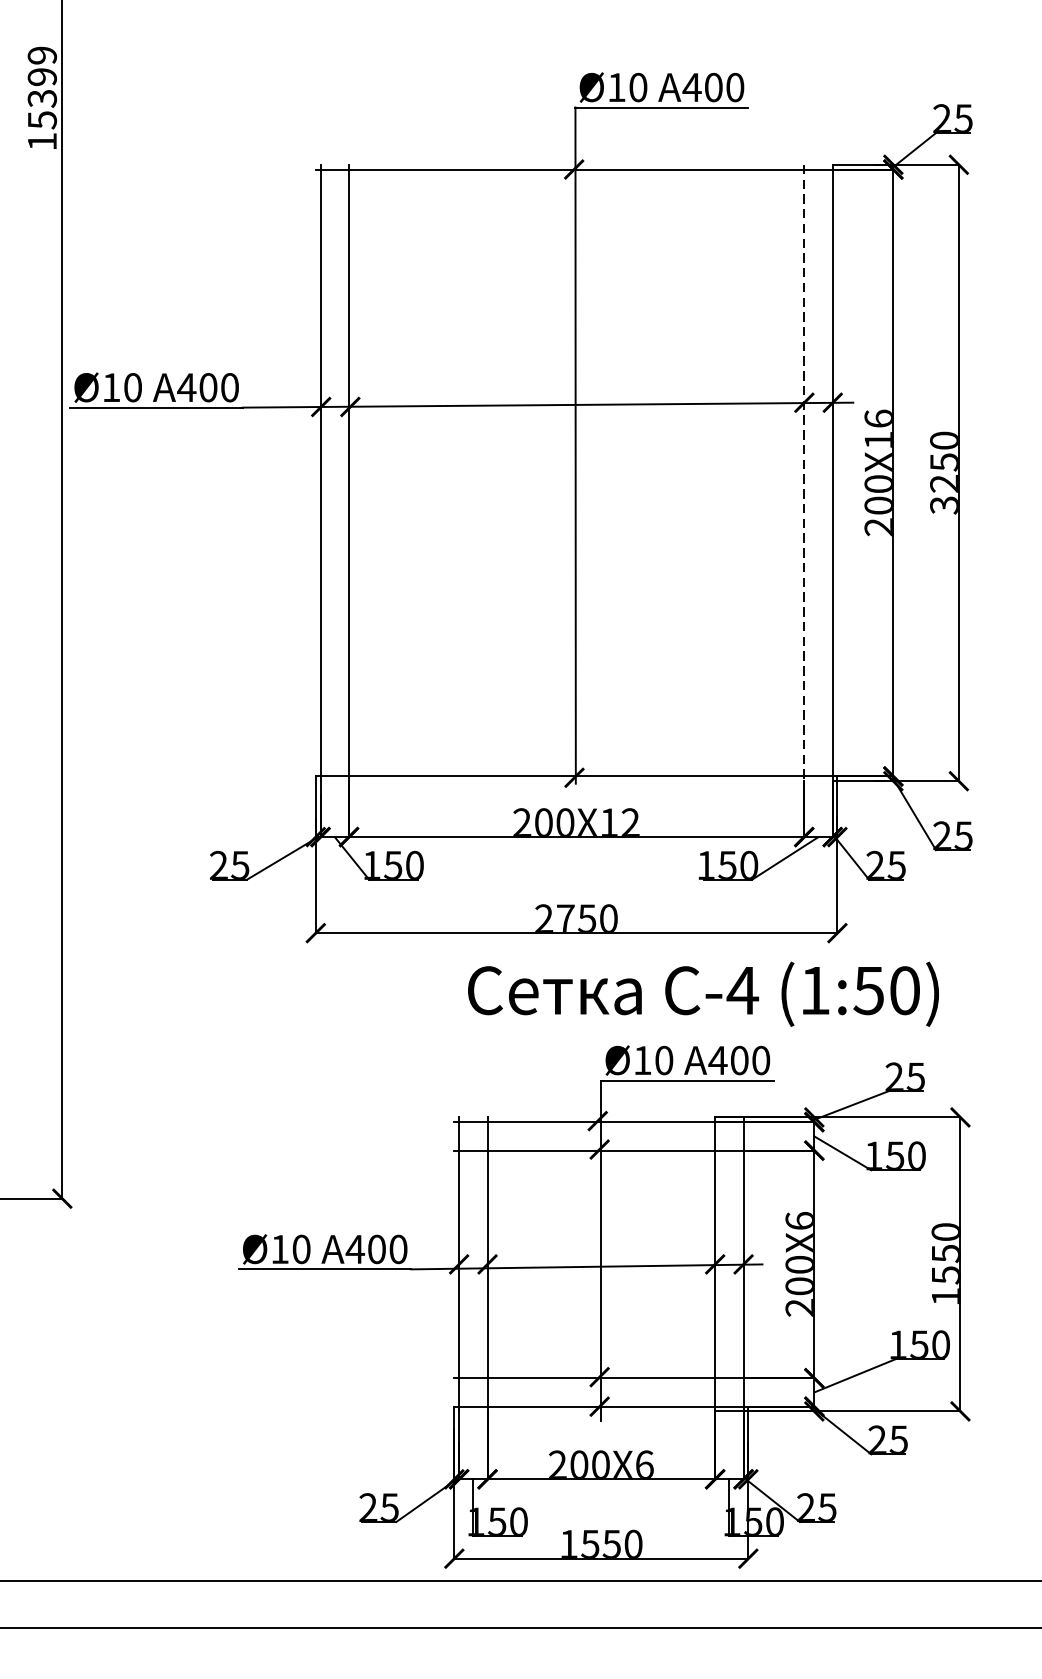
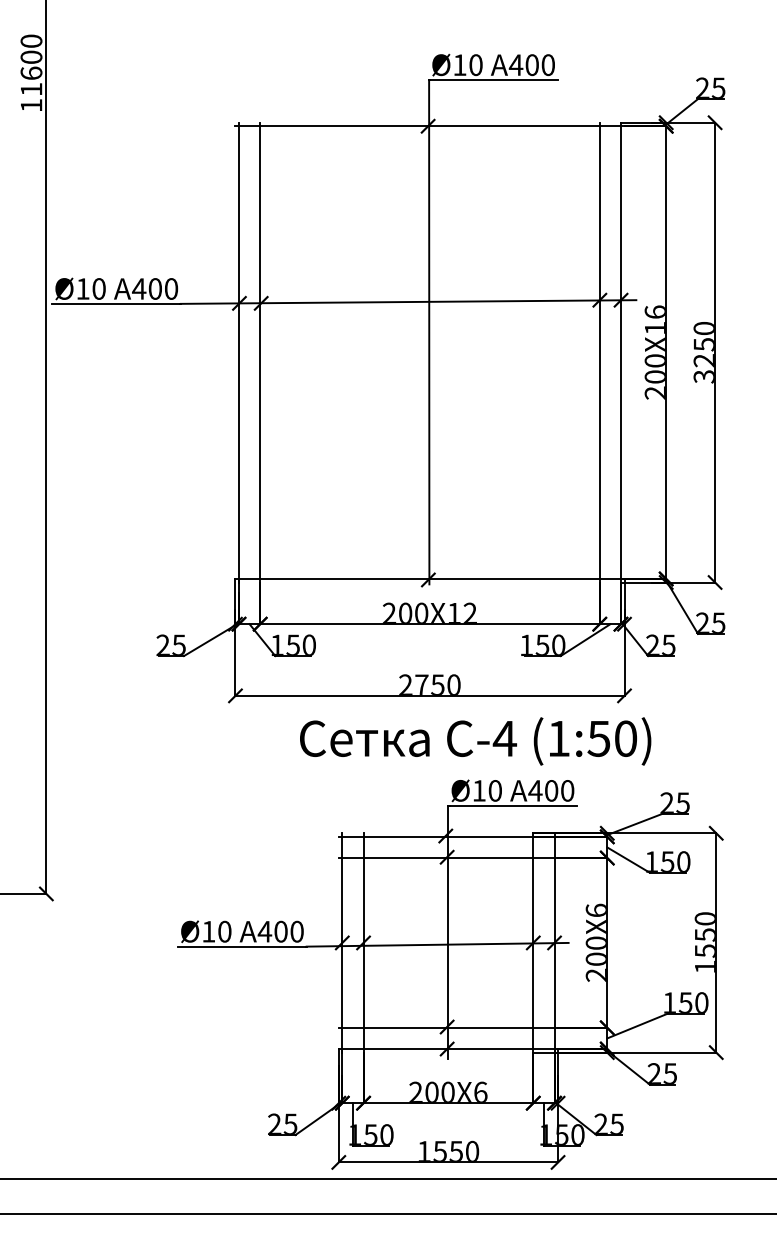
text: (42, 88) -> (31, 65), 15399 -> 11600
line: (803, 472) -> (599, 352), dashed -> solid
text: (703, 994) -> (475, 741), moved

